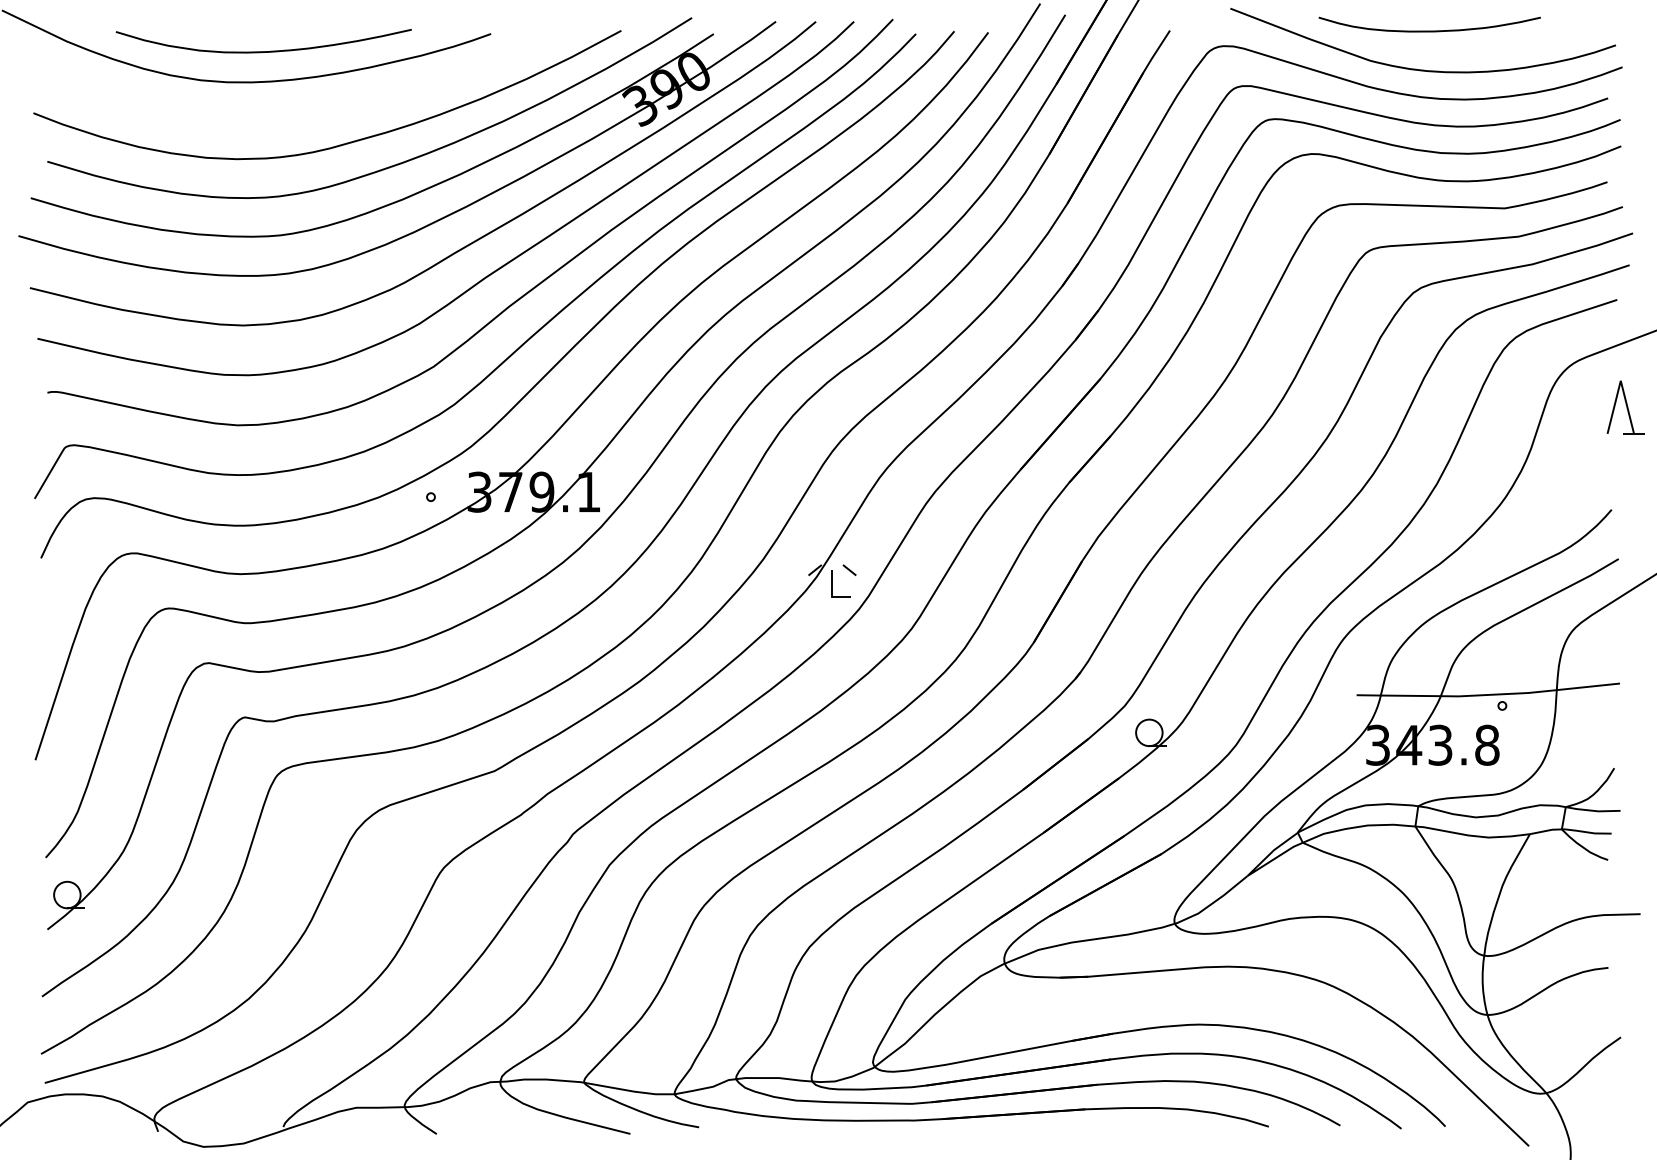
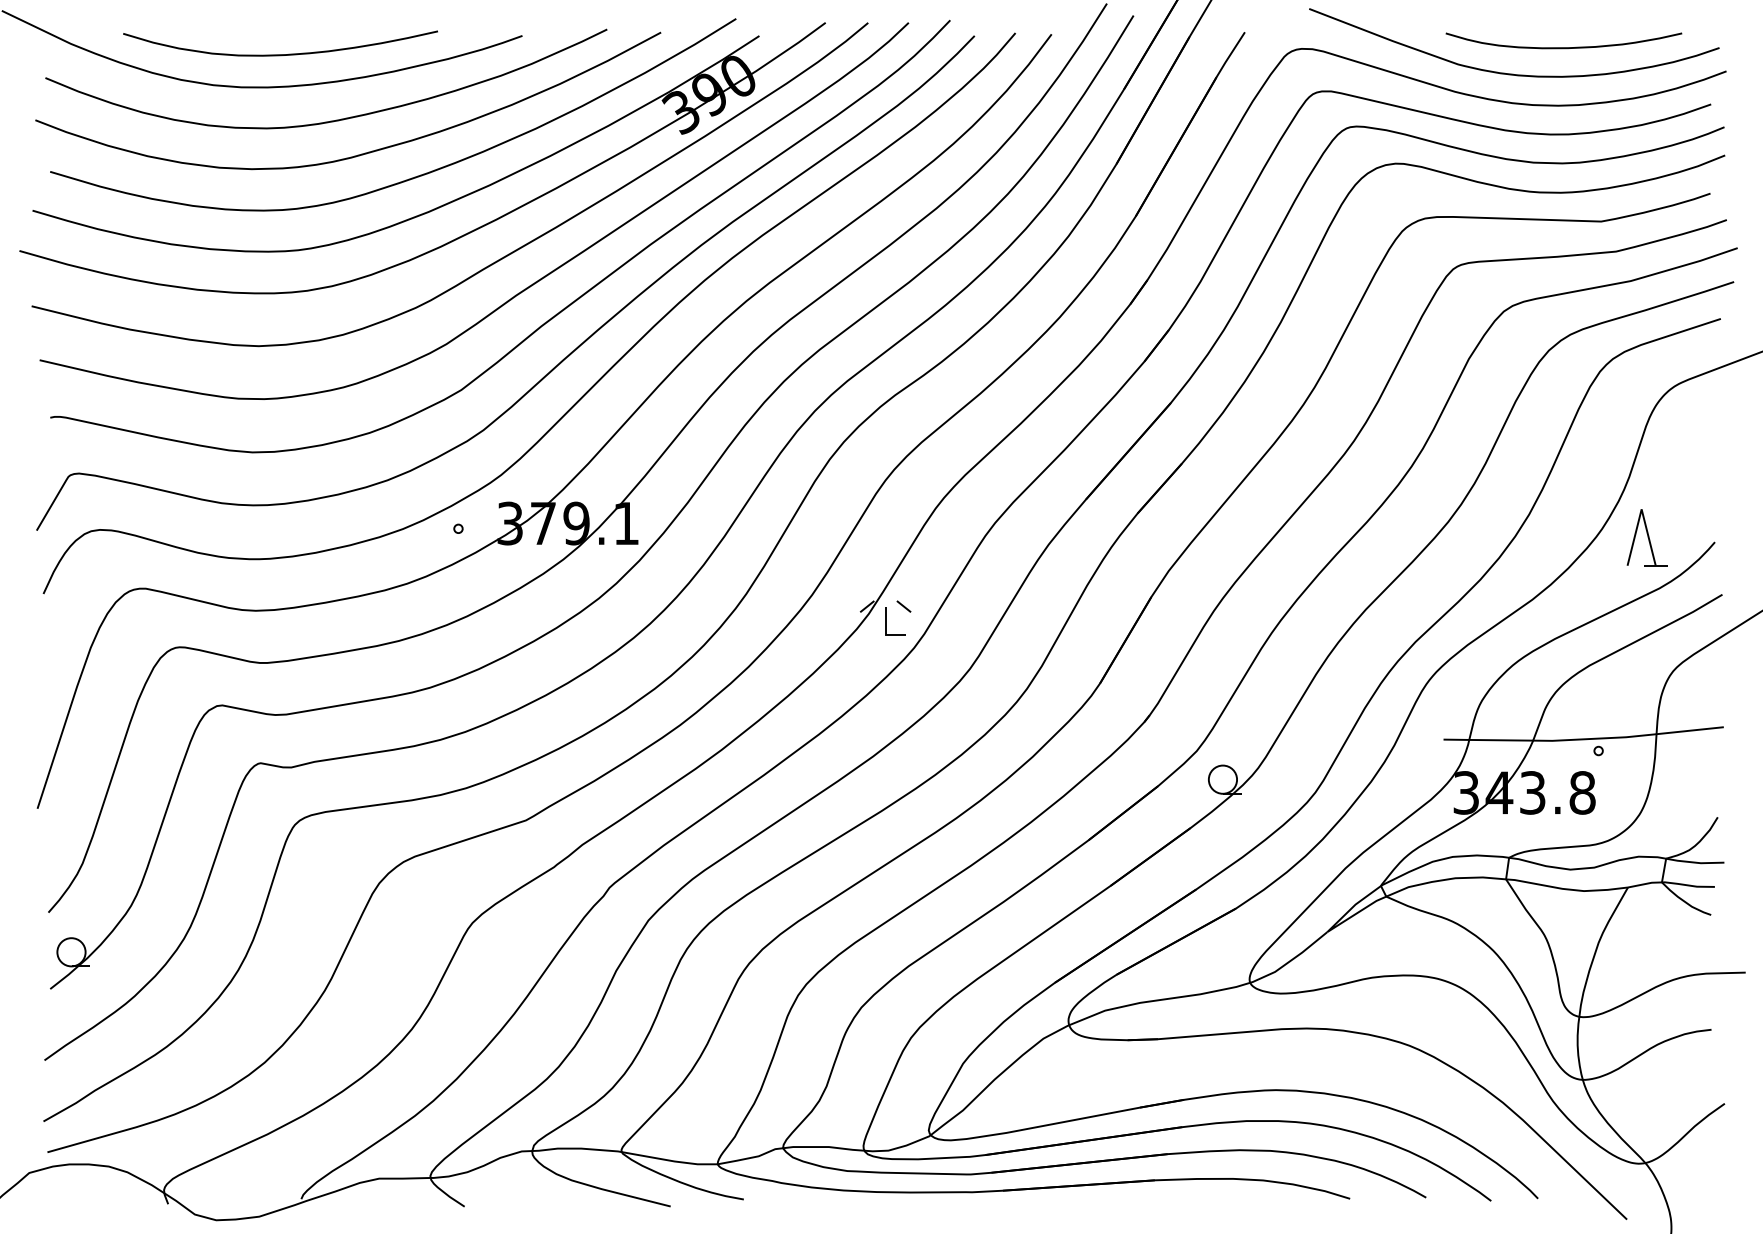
curve: (1429, 30) -> (1563, 47), moved
curve: (315, 112) -> (335, 119), added
part: (1625, 407) -> (1646, 537), moved

